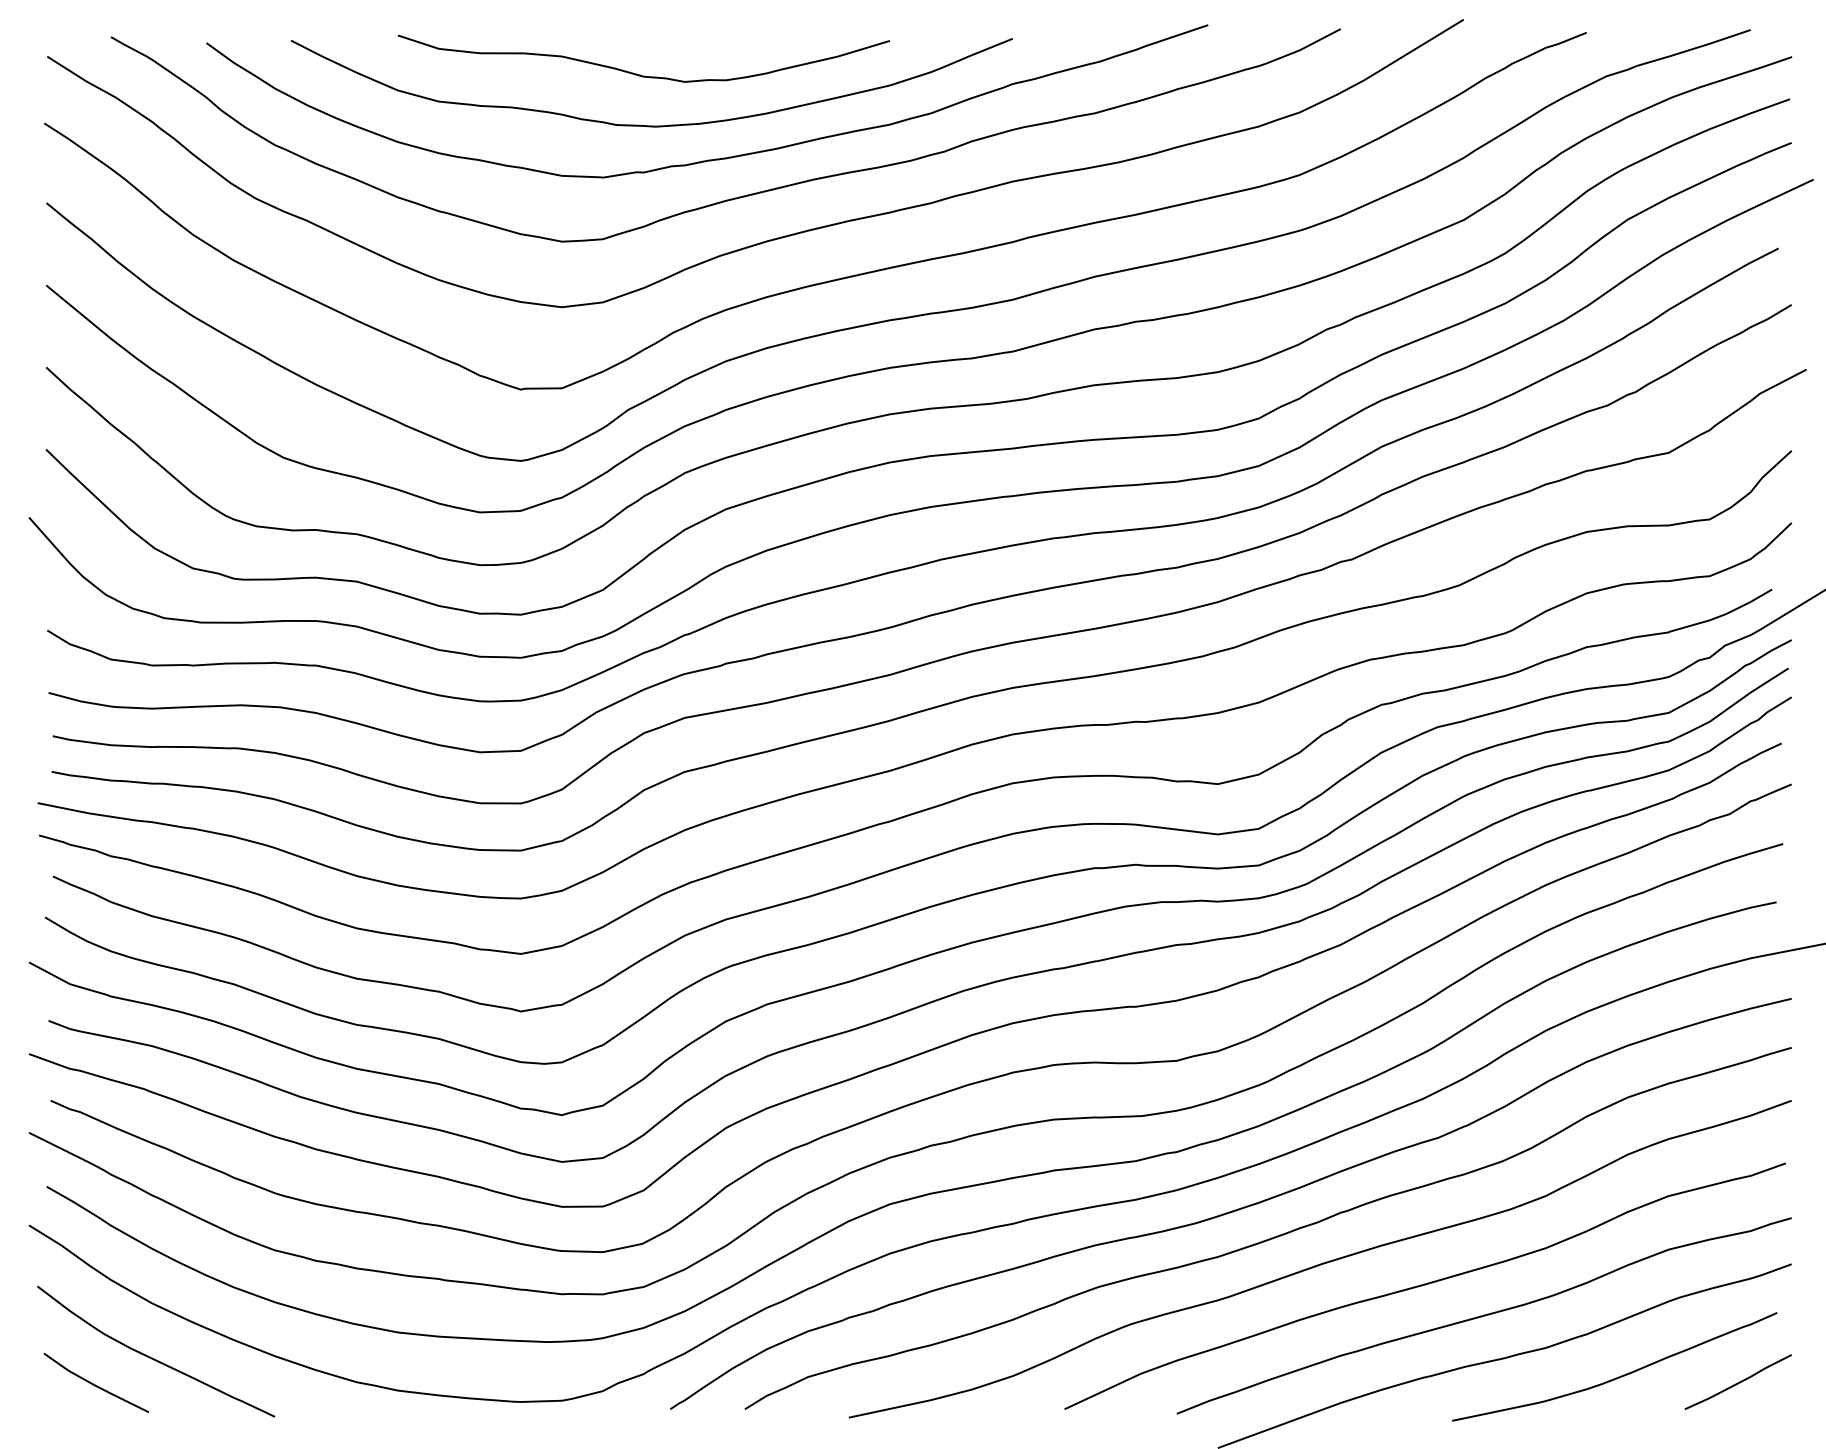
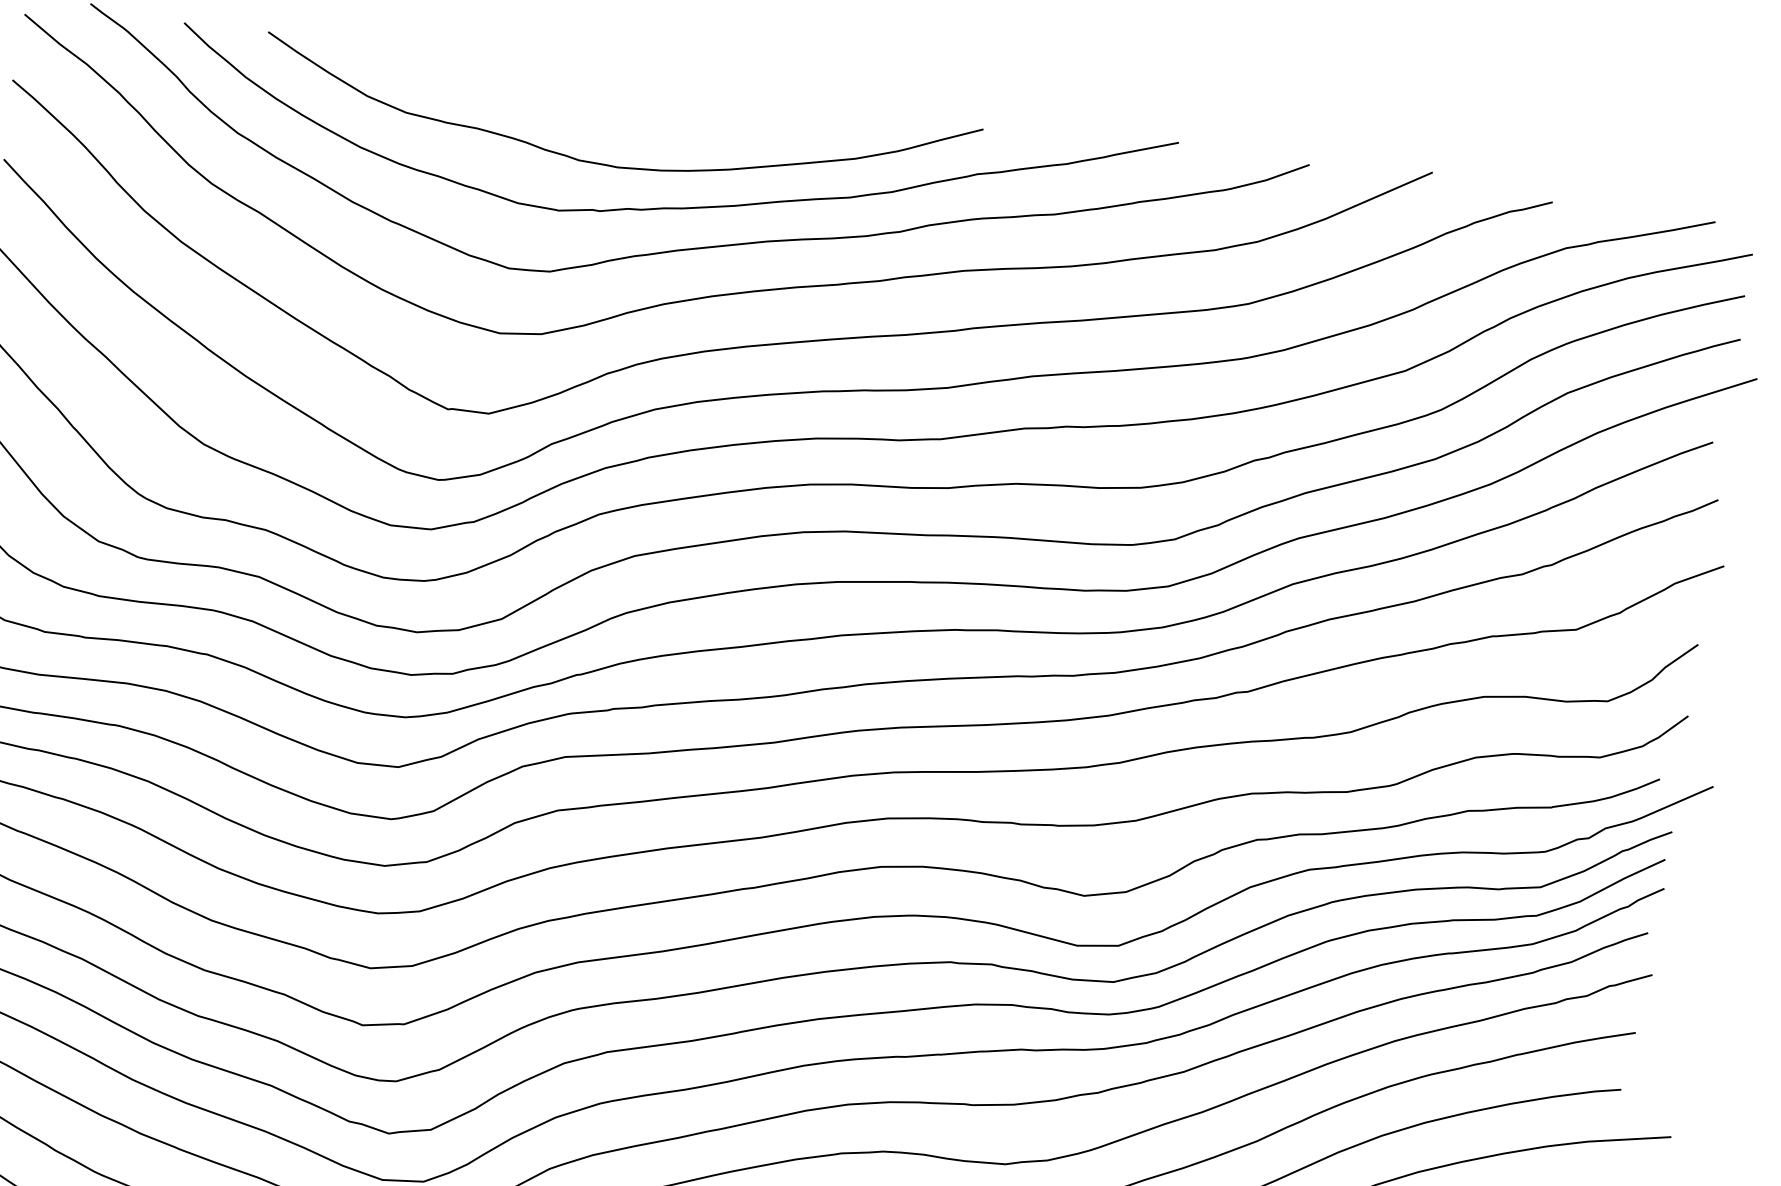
curve: (640, 74) -> (609, 113), removed

